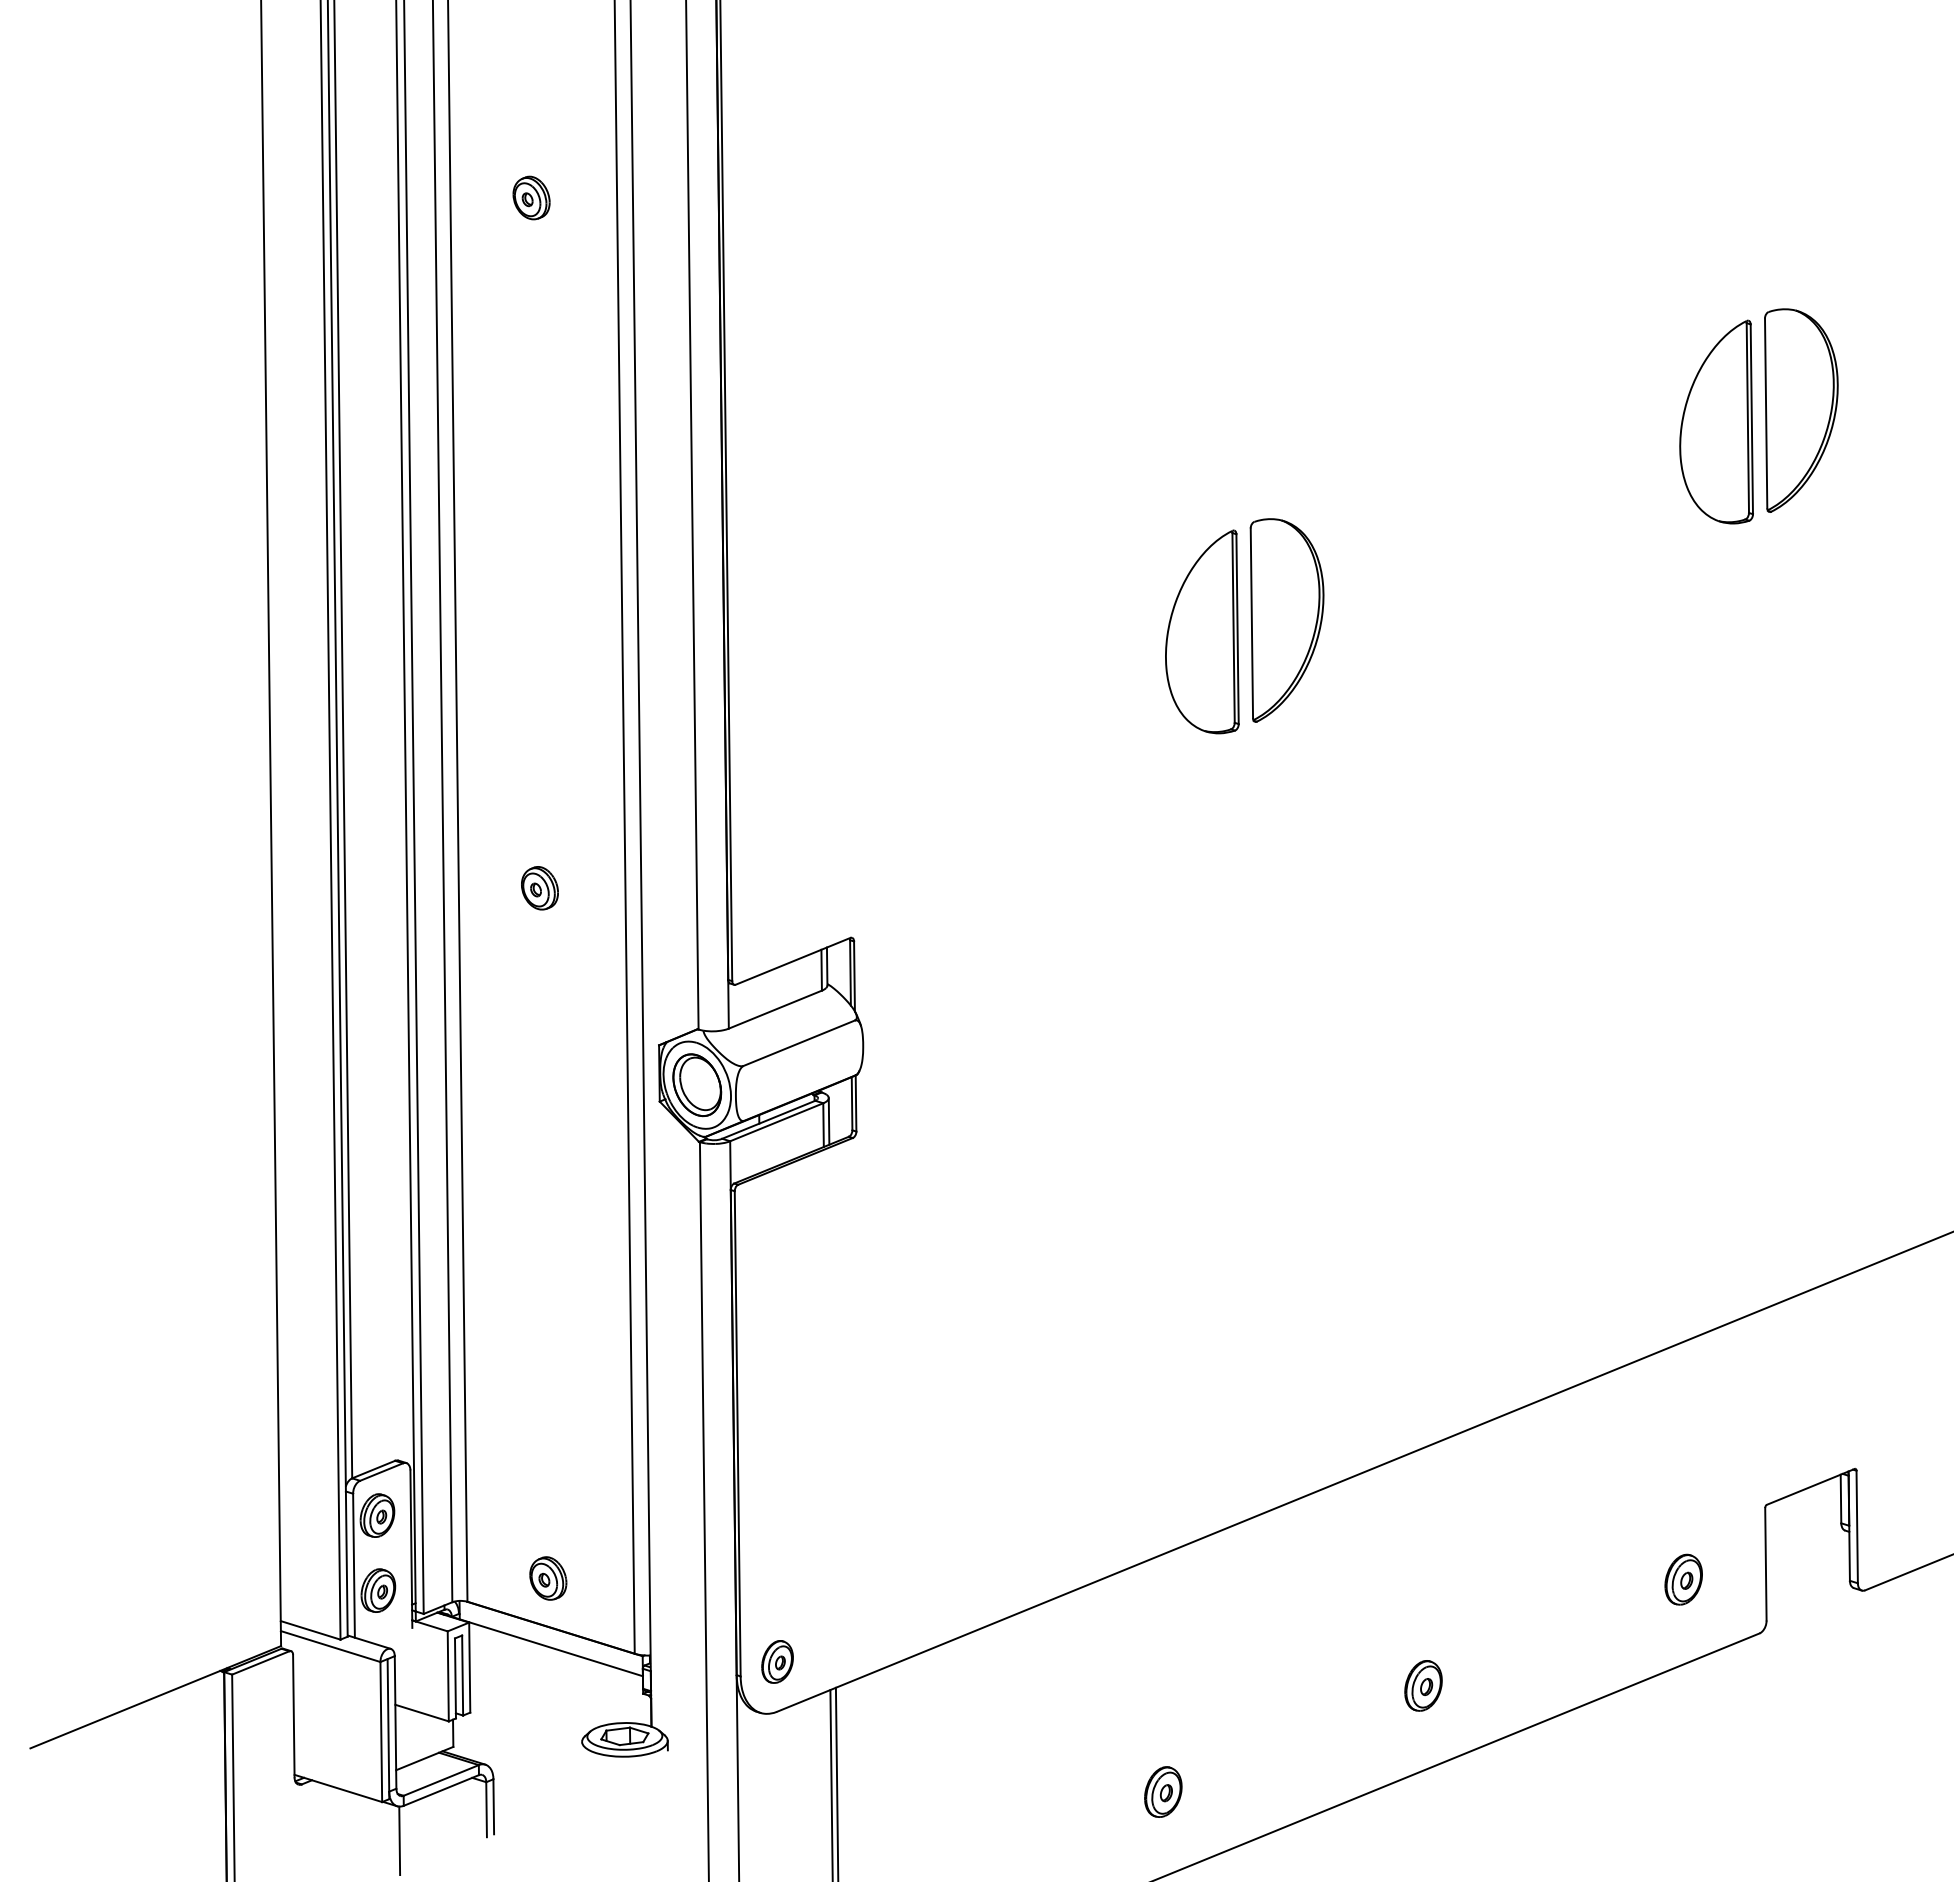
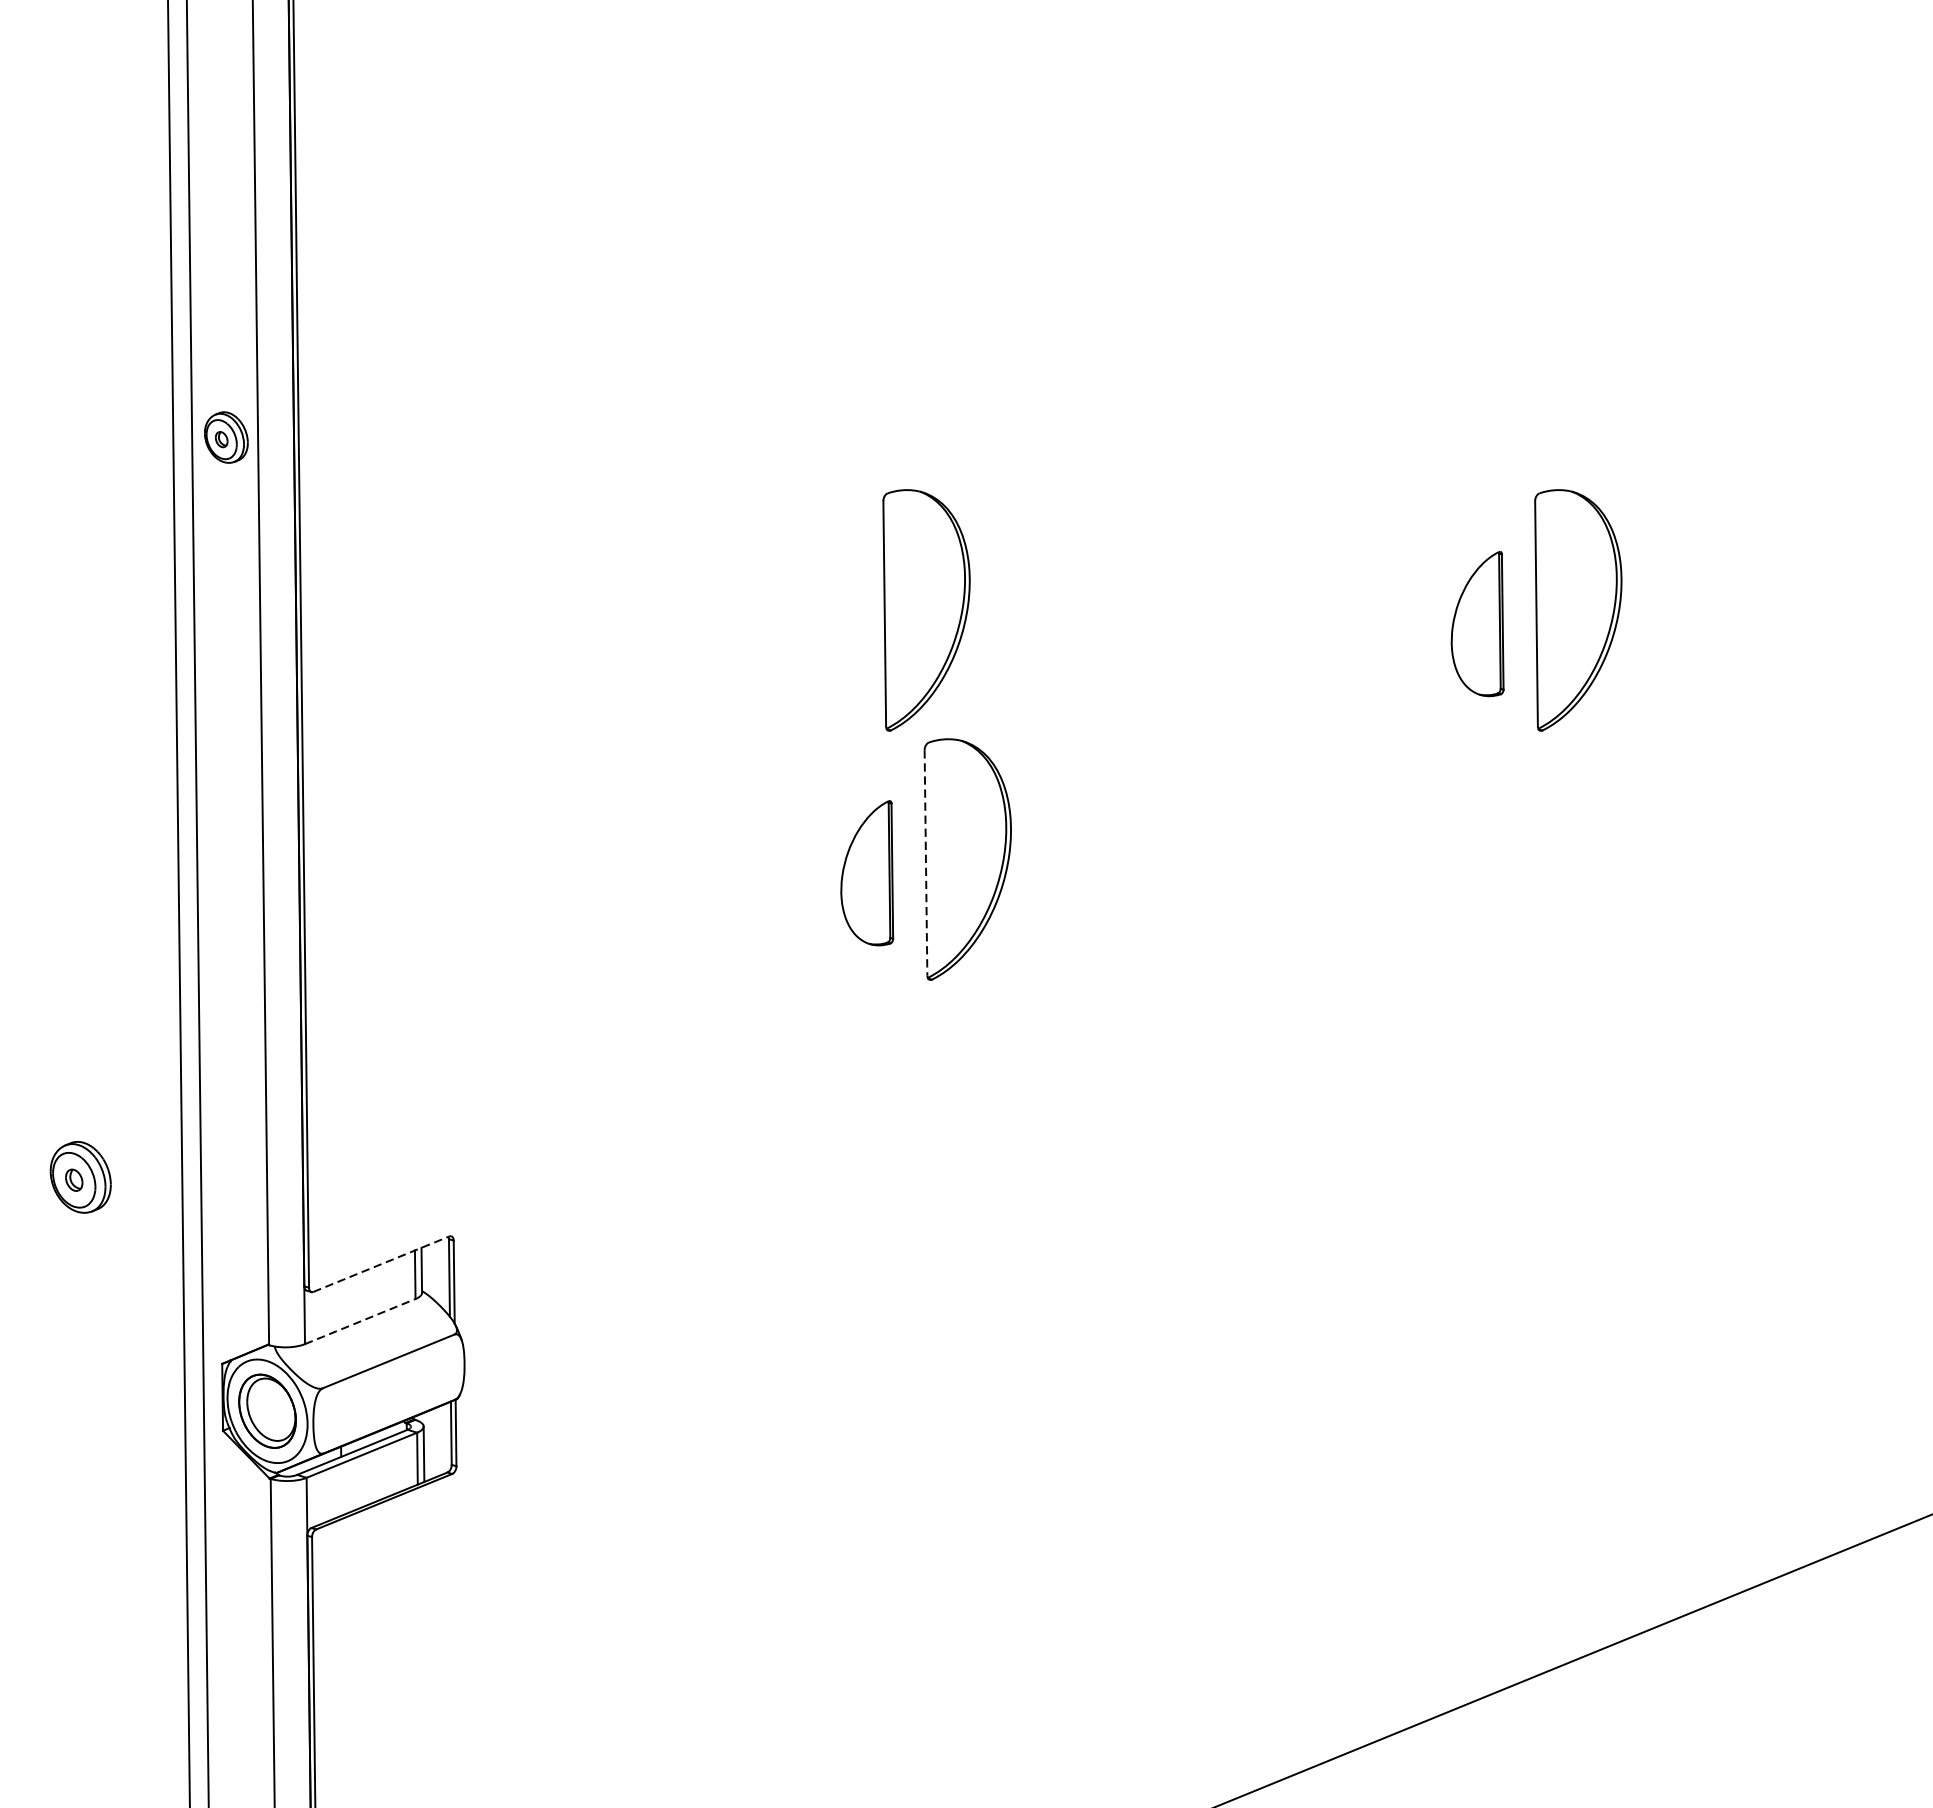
part: (531, 197) -> (226, 436), moved
part: (1252, 410) -> (926, 610), added
part: (1716, 421) -> (1477, 623), size x0.6
line: (1251, 623) -> (925, 863), solid -> dashed
part: (1202, 631) -> (867, 872), size x0.6
part: (539, 888) -> (80, 1177), size x1.4
line: (793, 961) -> (381, 1264), solid -> dashed
line: (775, 1009) -> (360, 1321), solid -> dashed

